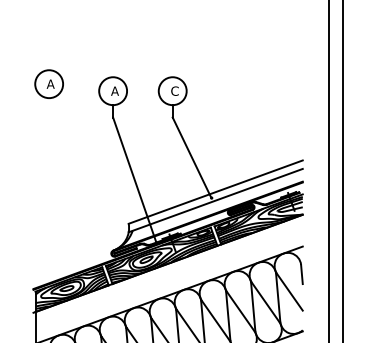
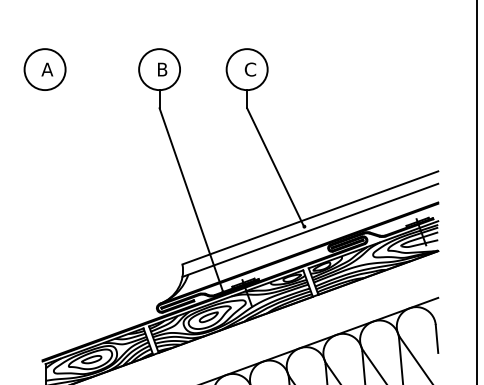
part: (48, 83) -> (44, 68), moved
text: (114, 90) -> (161, 68), A -> B

